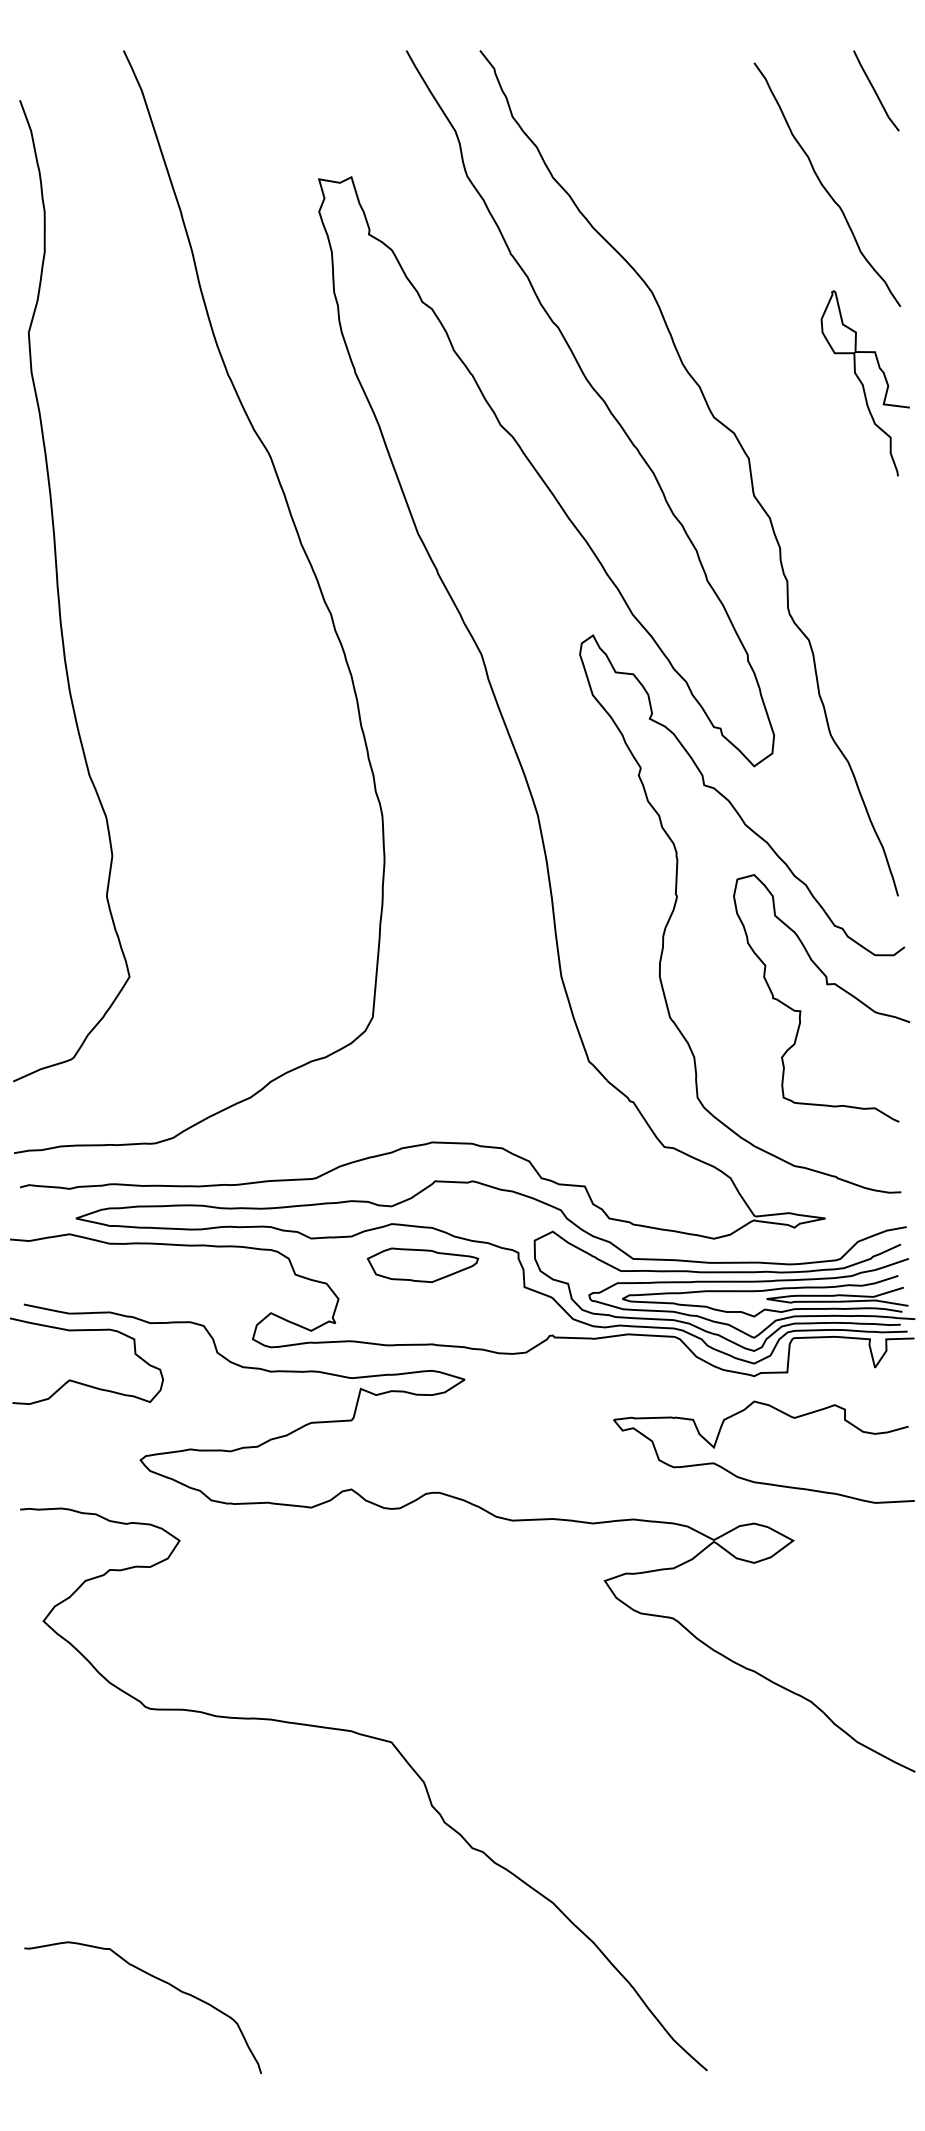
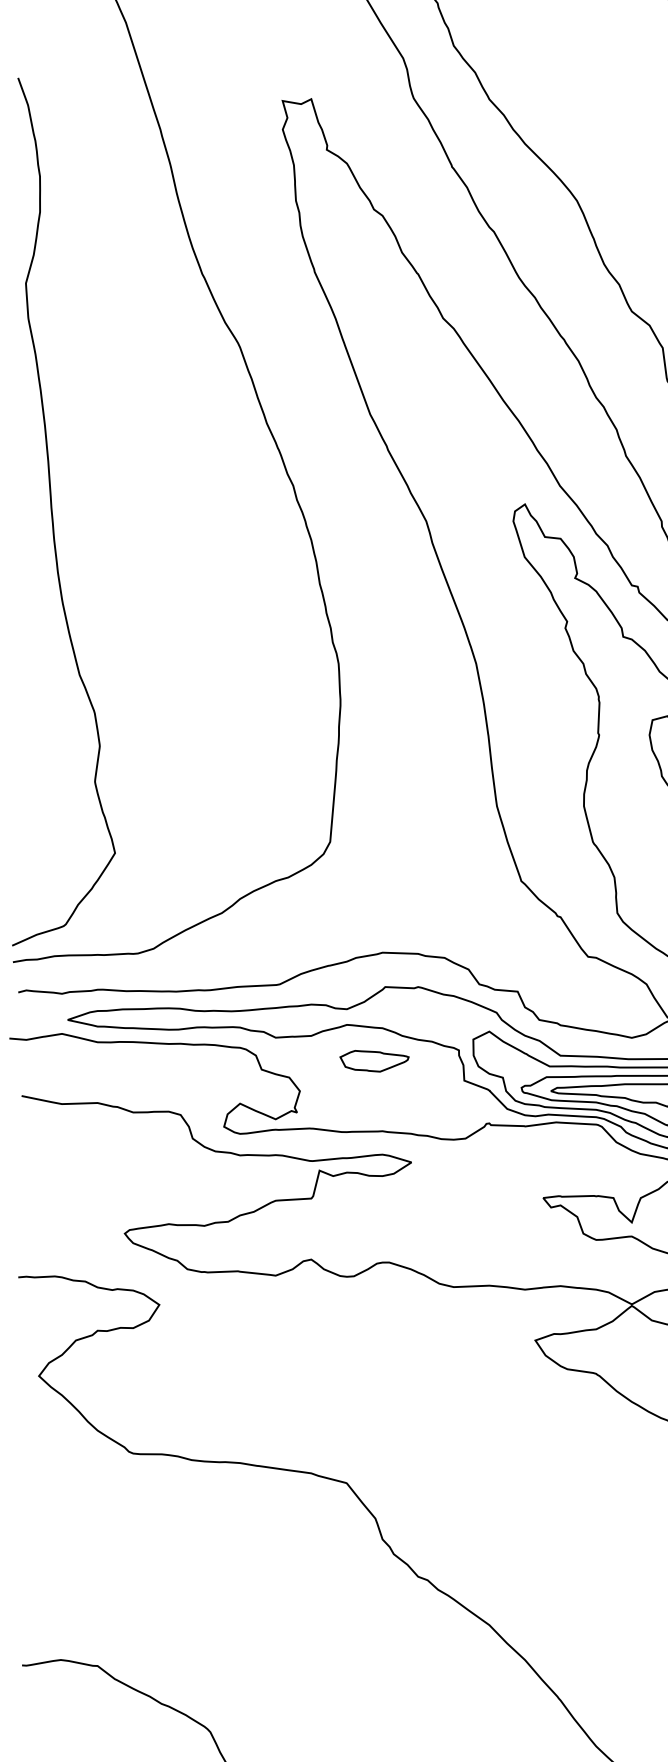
curve: (59, 592) -> (53, 513), moved
part: (422, 1264) -> (374, 1060), size x0.7
curve: (81, 1382) -> (72, 1164), removed

